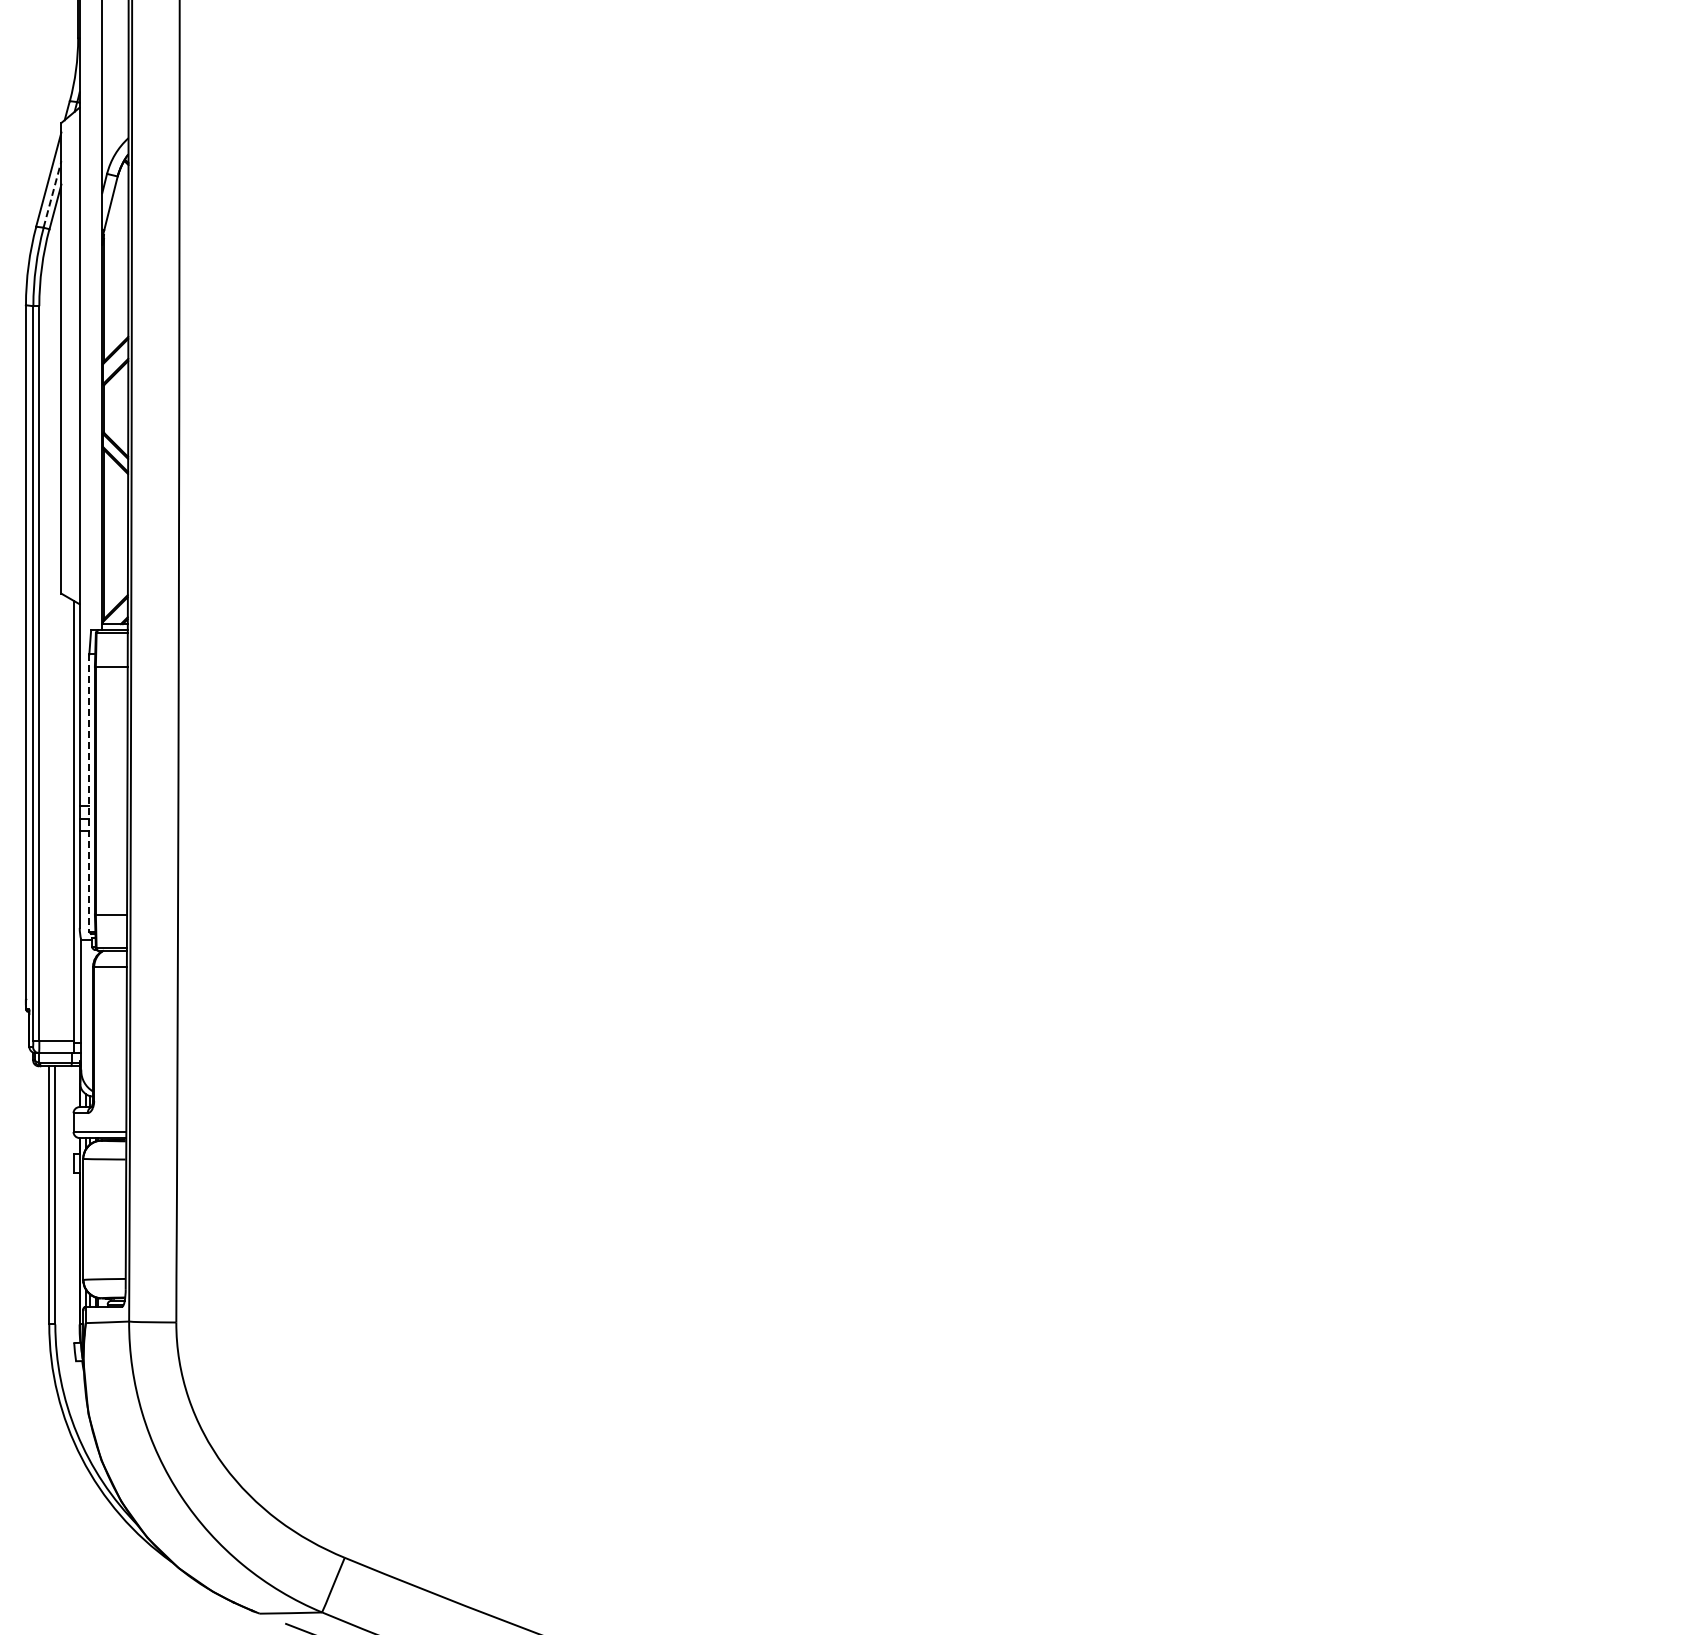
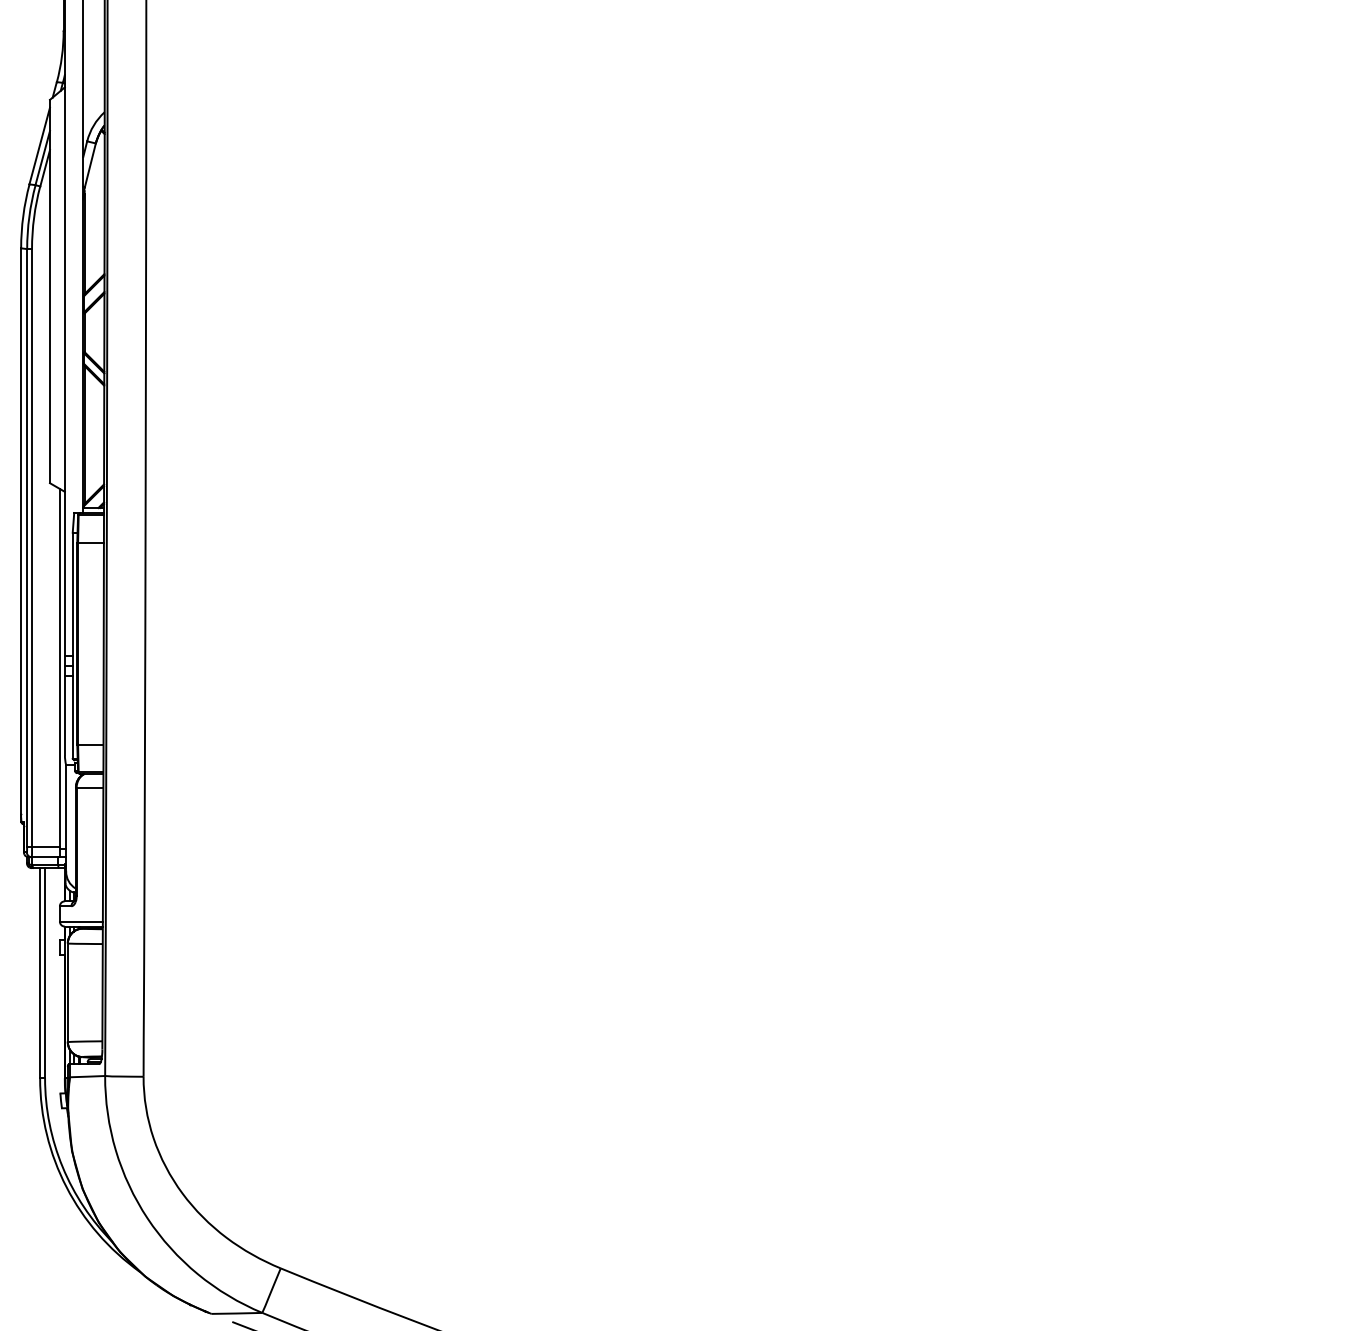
line: (52, 193) -> (42, 157), dashed -> solid
line: (89, 793) -> (72, 645), dashed -> solid

